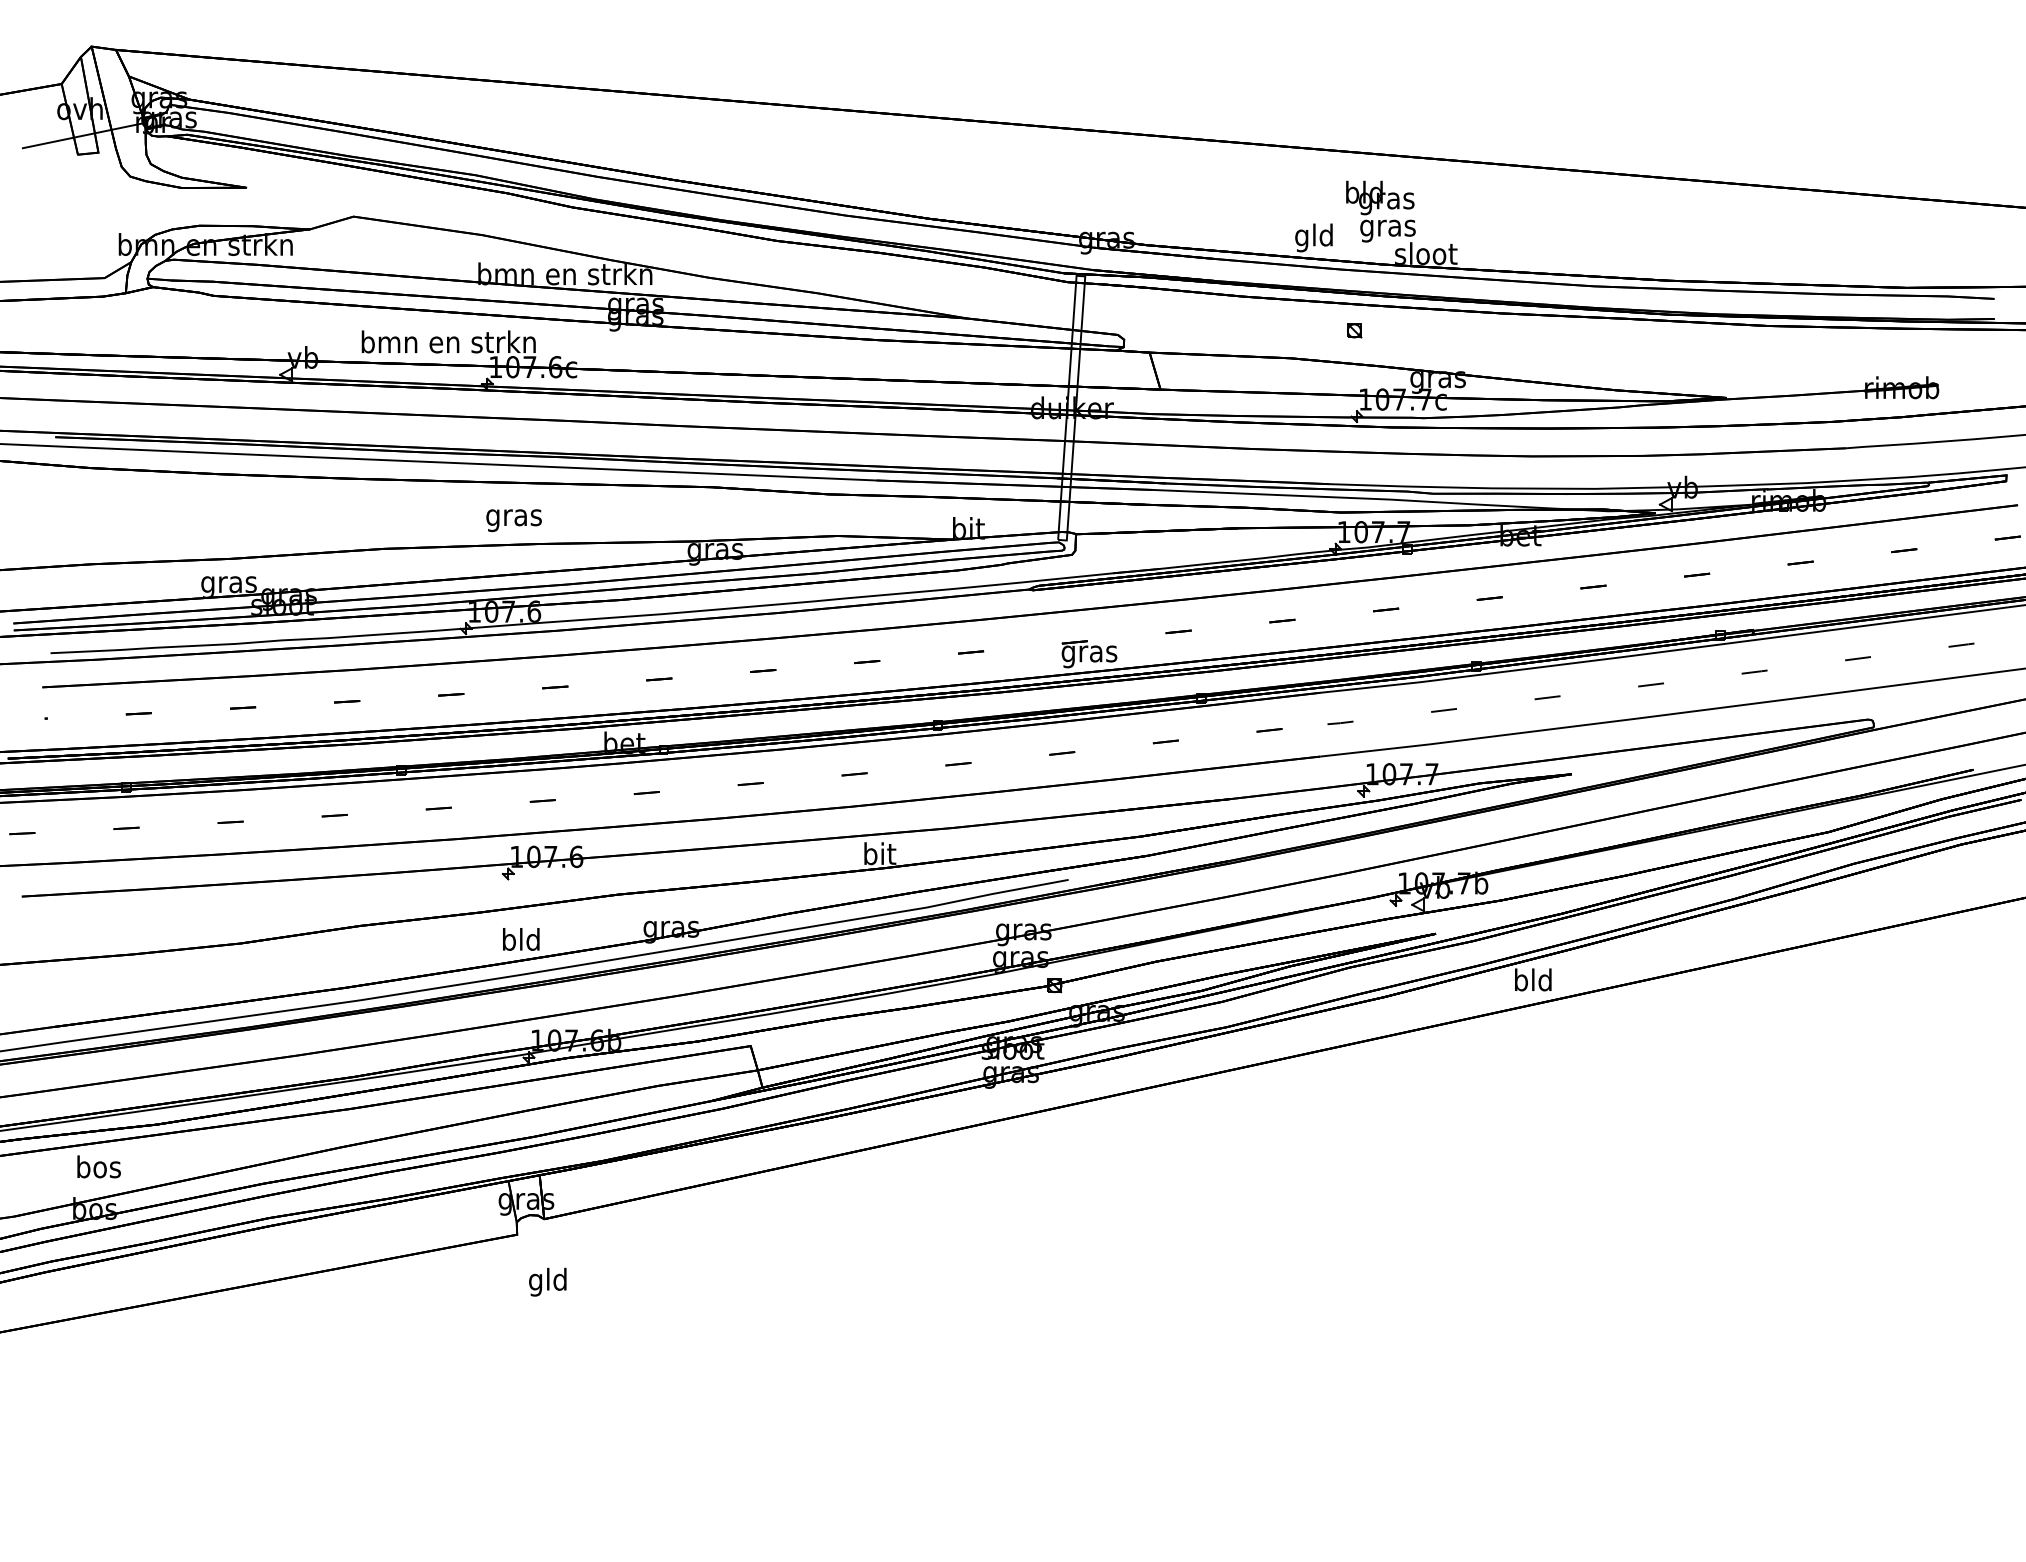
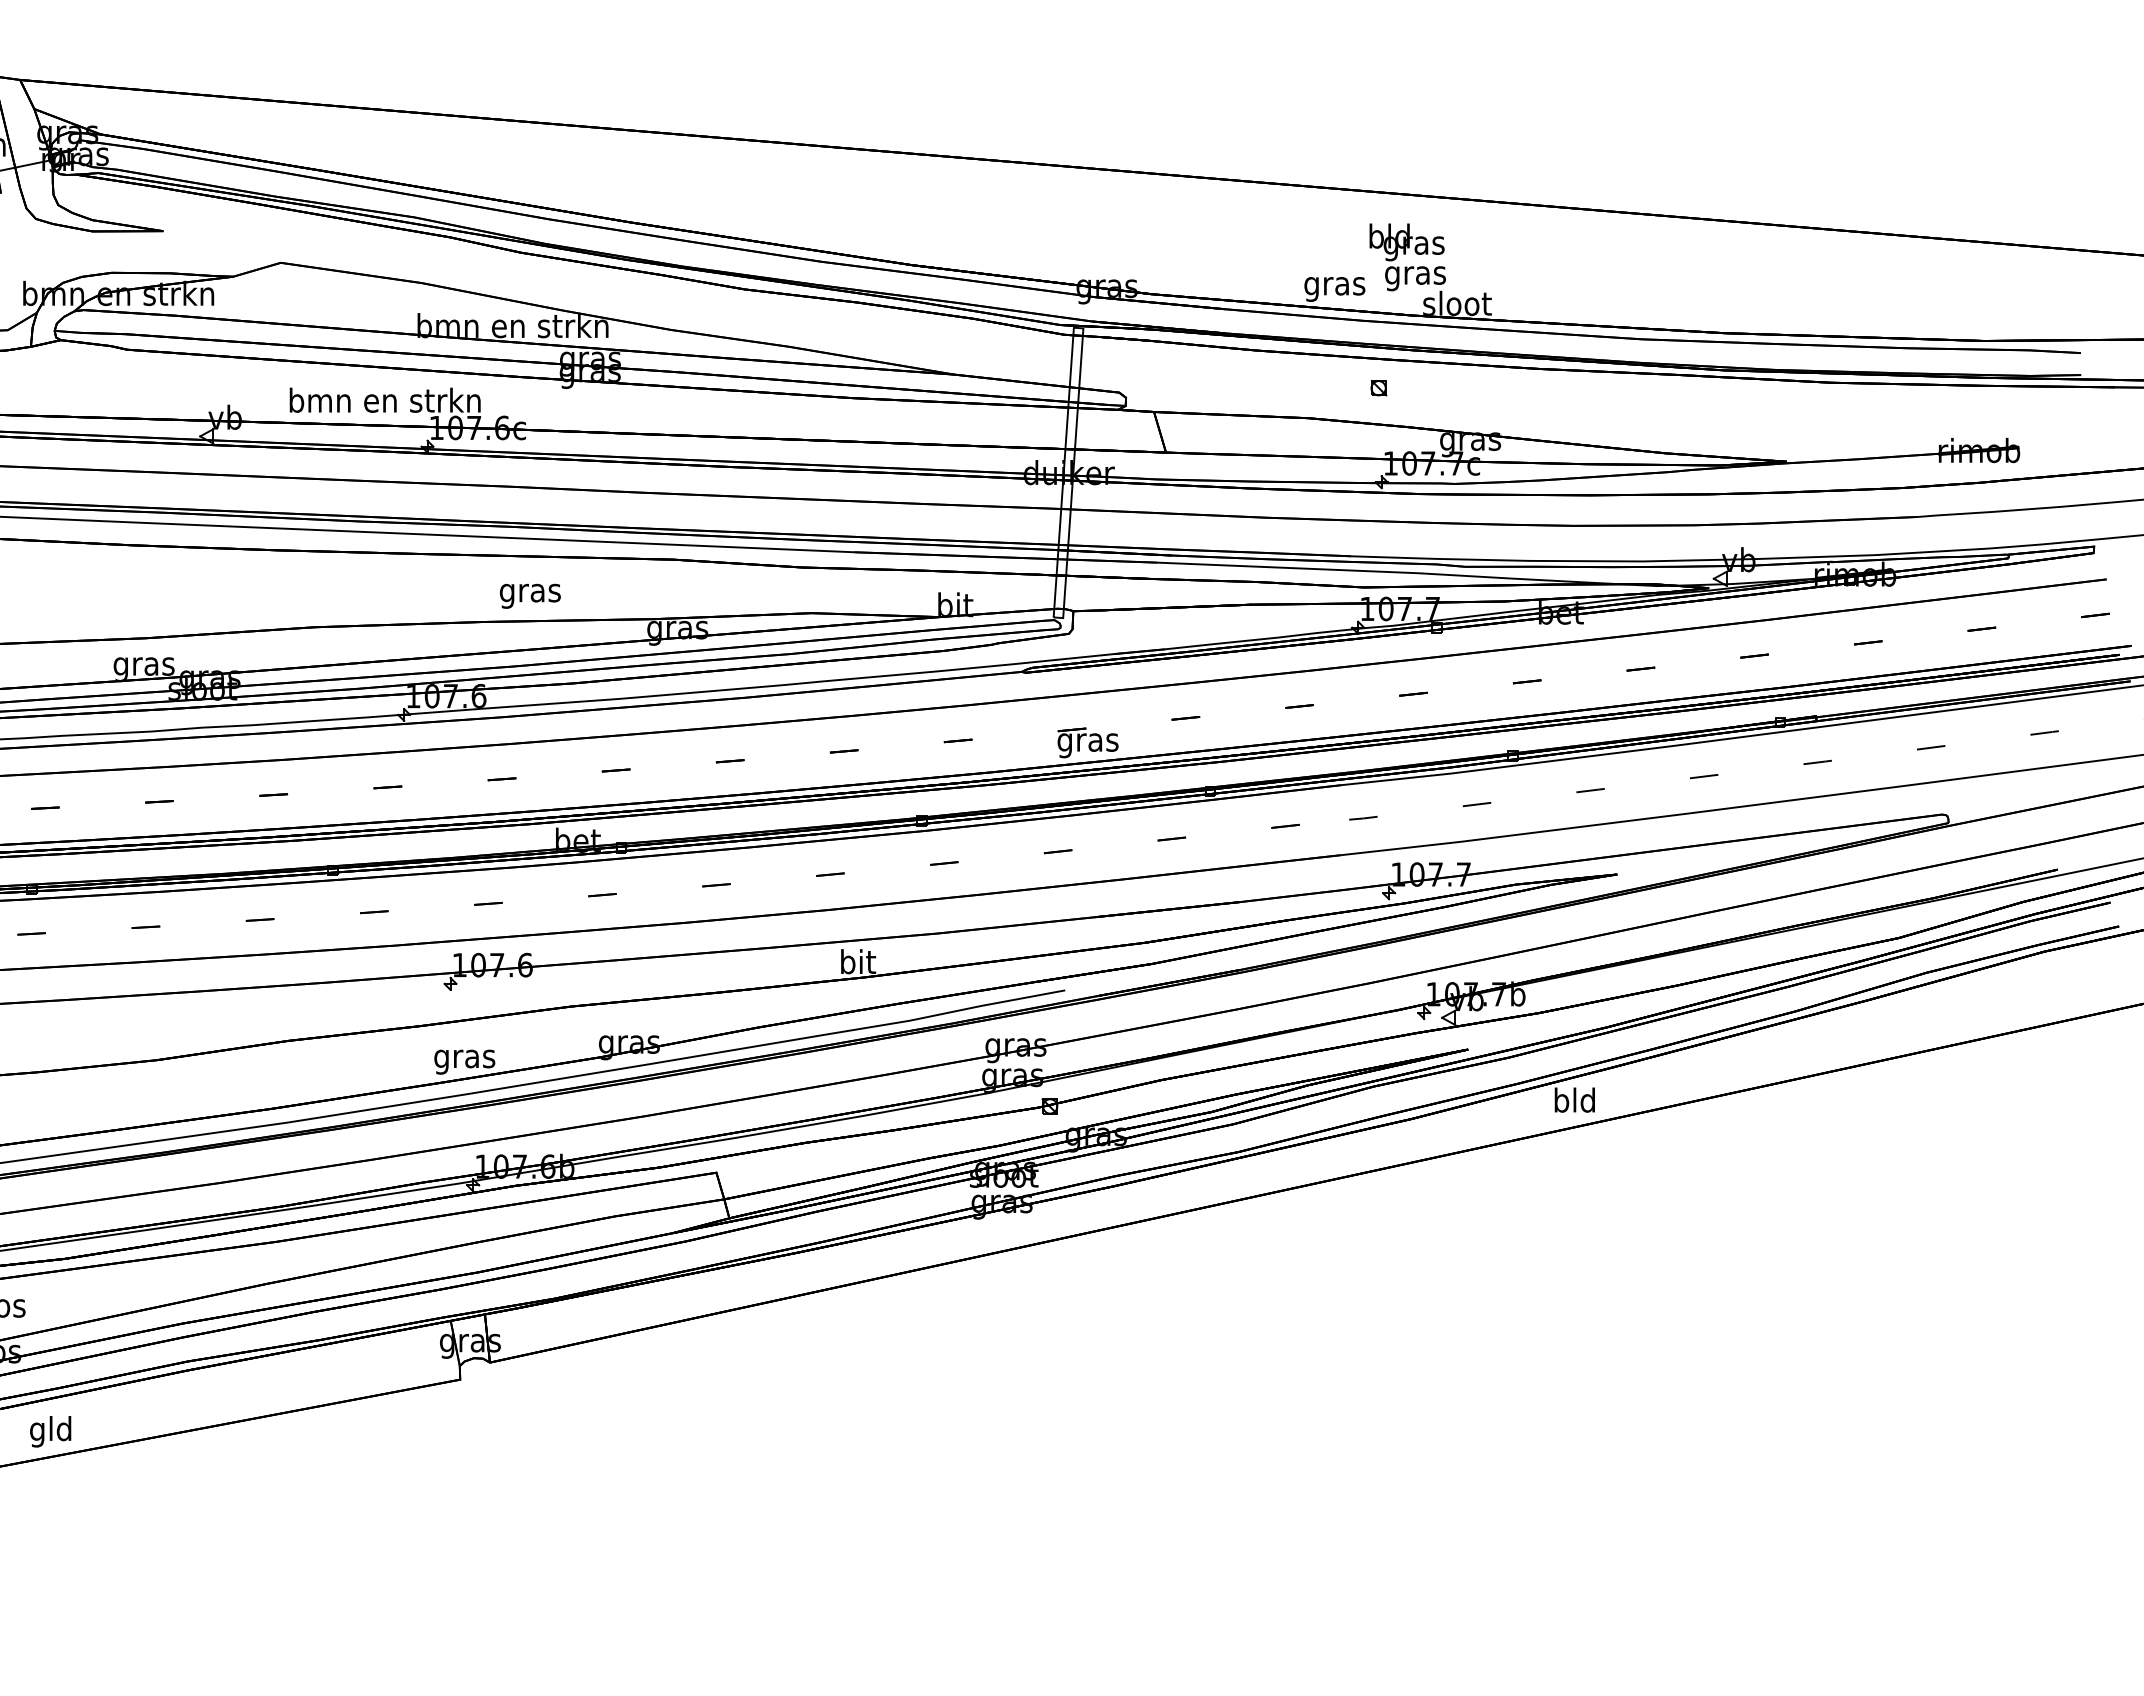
text: (1314, 237) -> (1334, 285), gld -> gras
text: (513, 520) -> (529, 596), moved
text: (521, 942) -> (464, 1059), bld -> gras
text: (547, 1281) -> (50, 1430), moved

